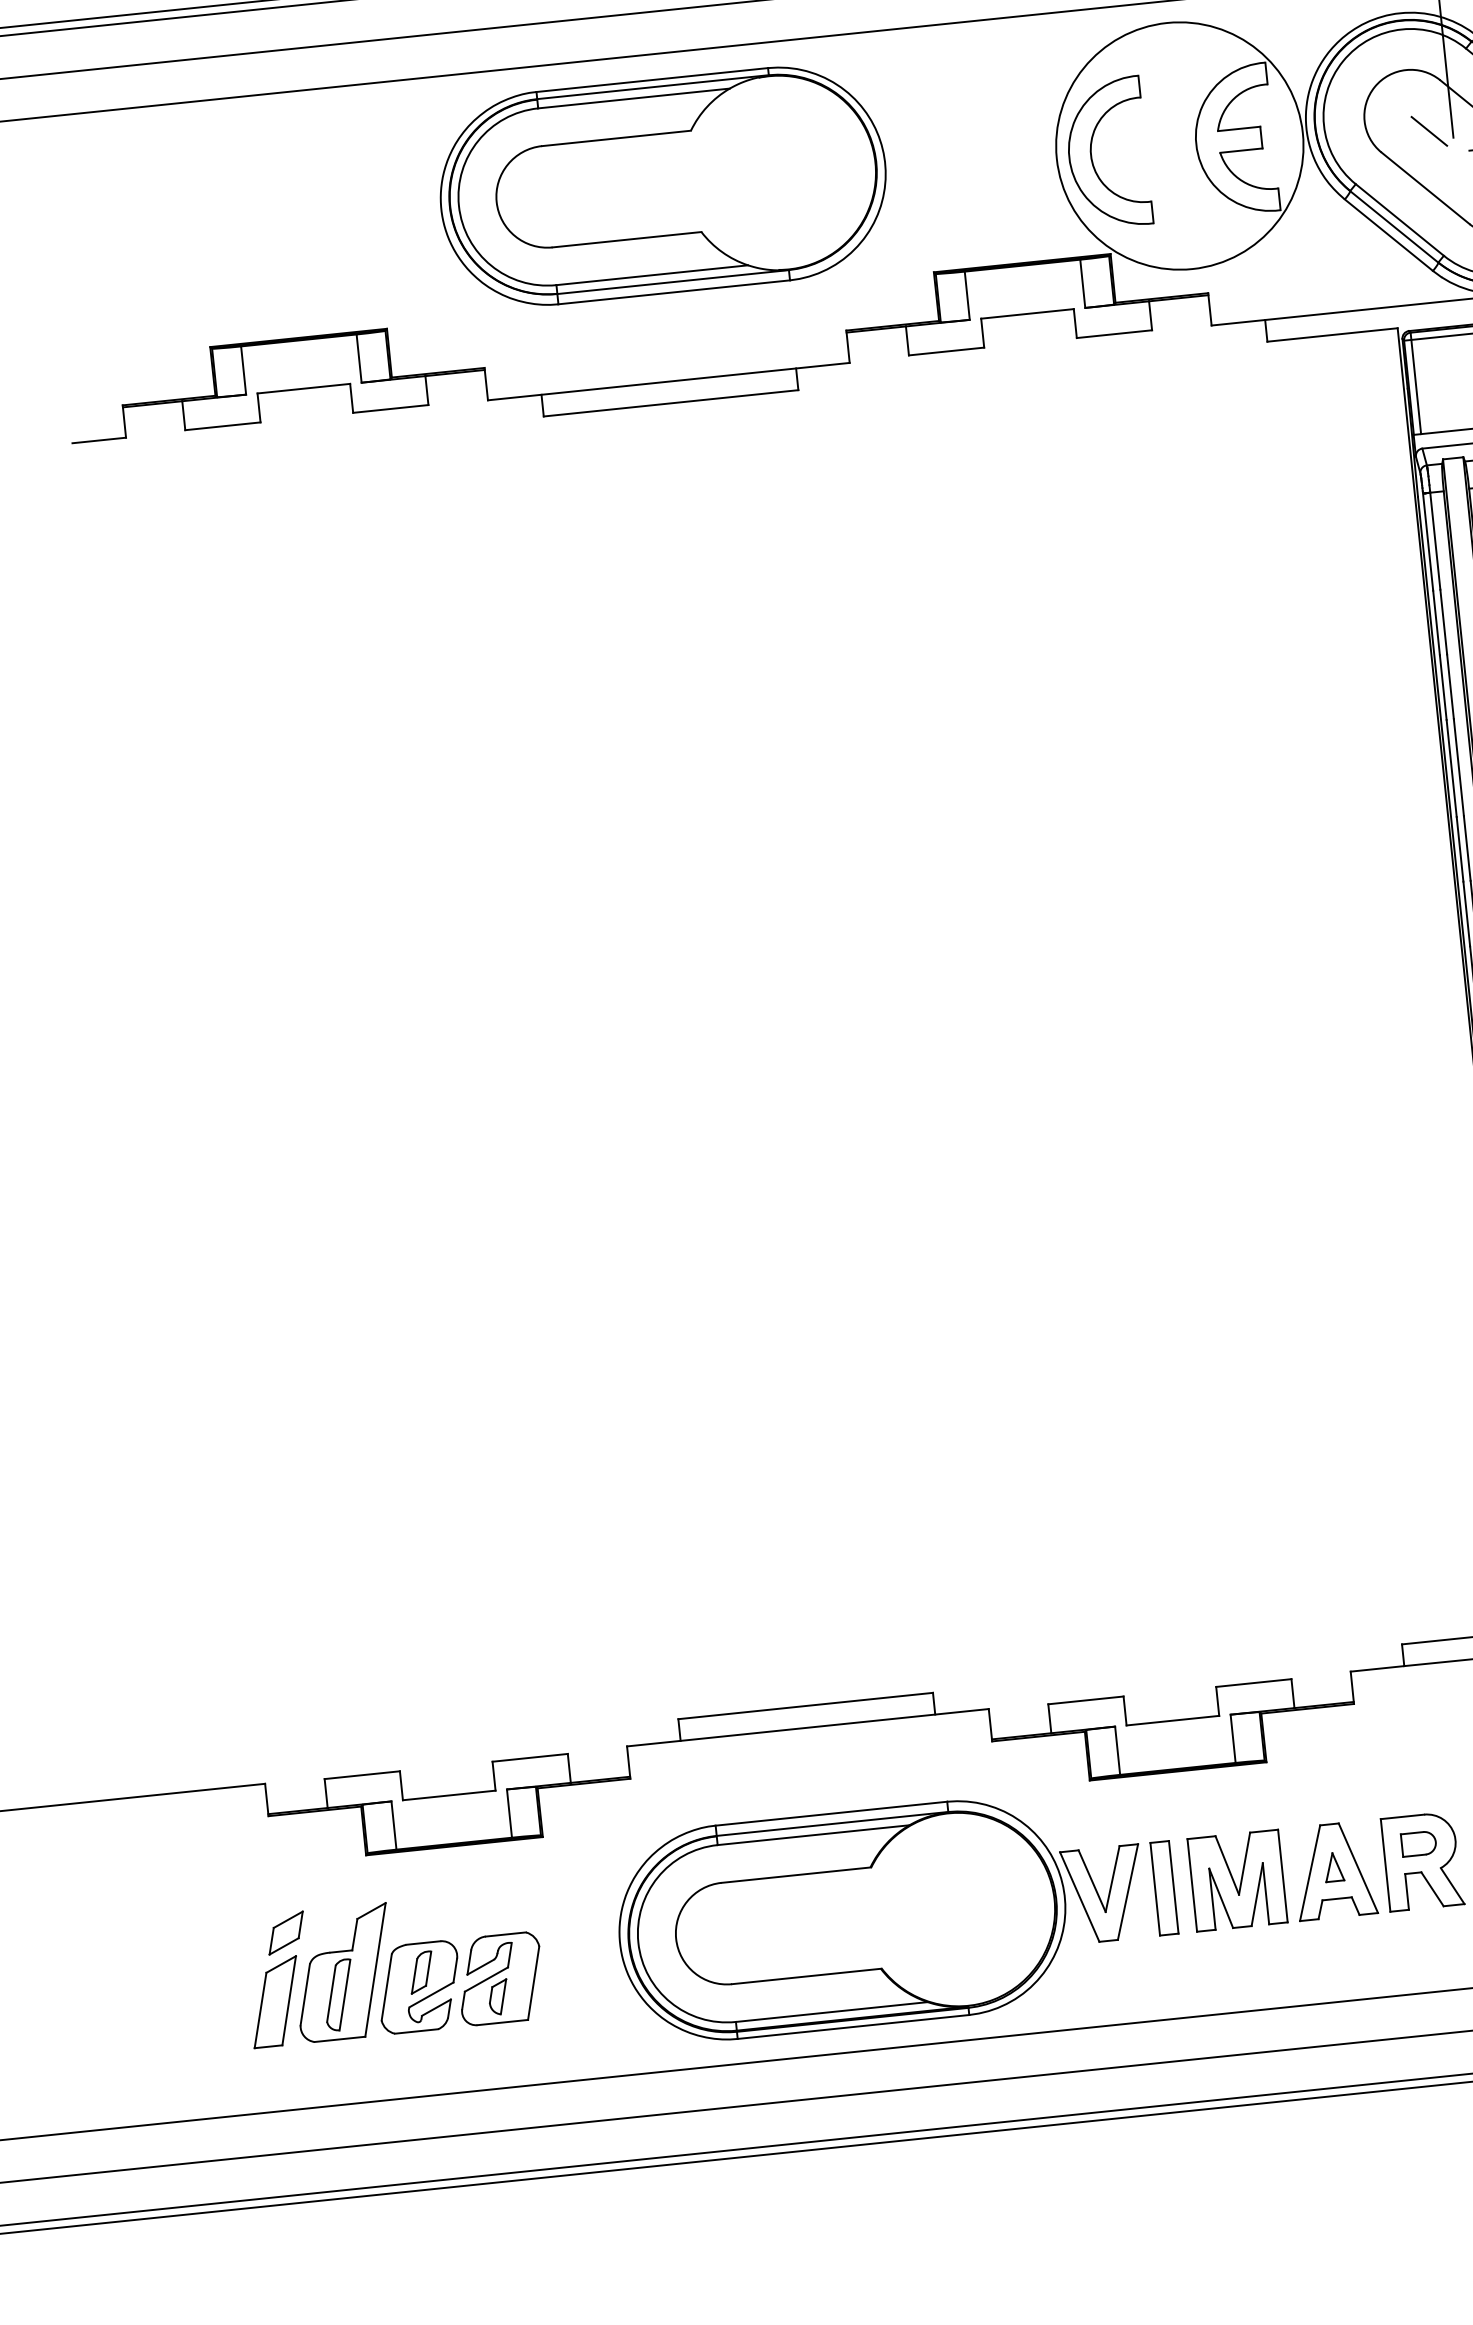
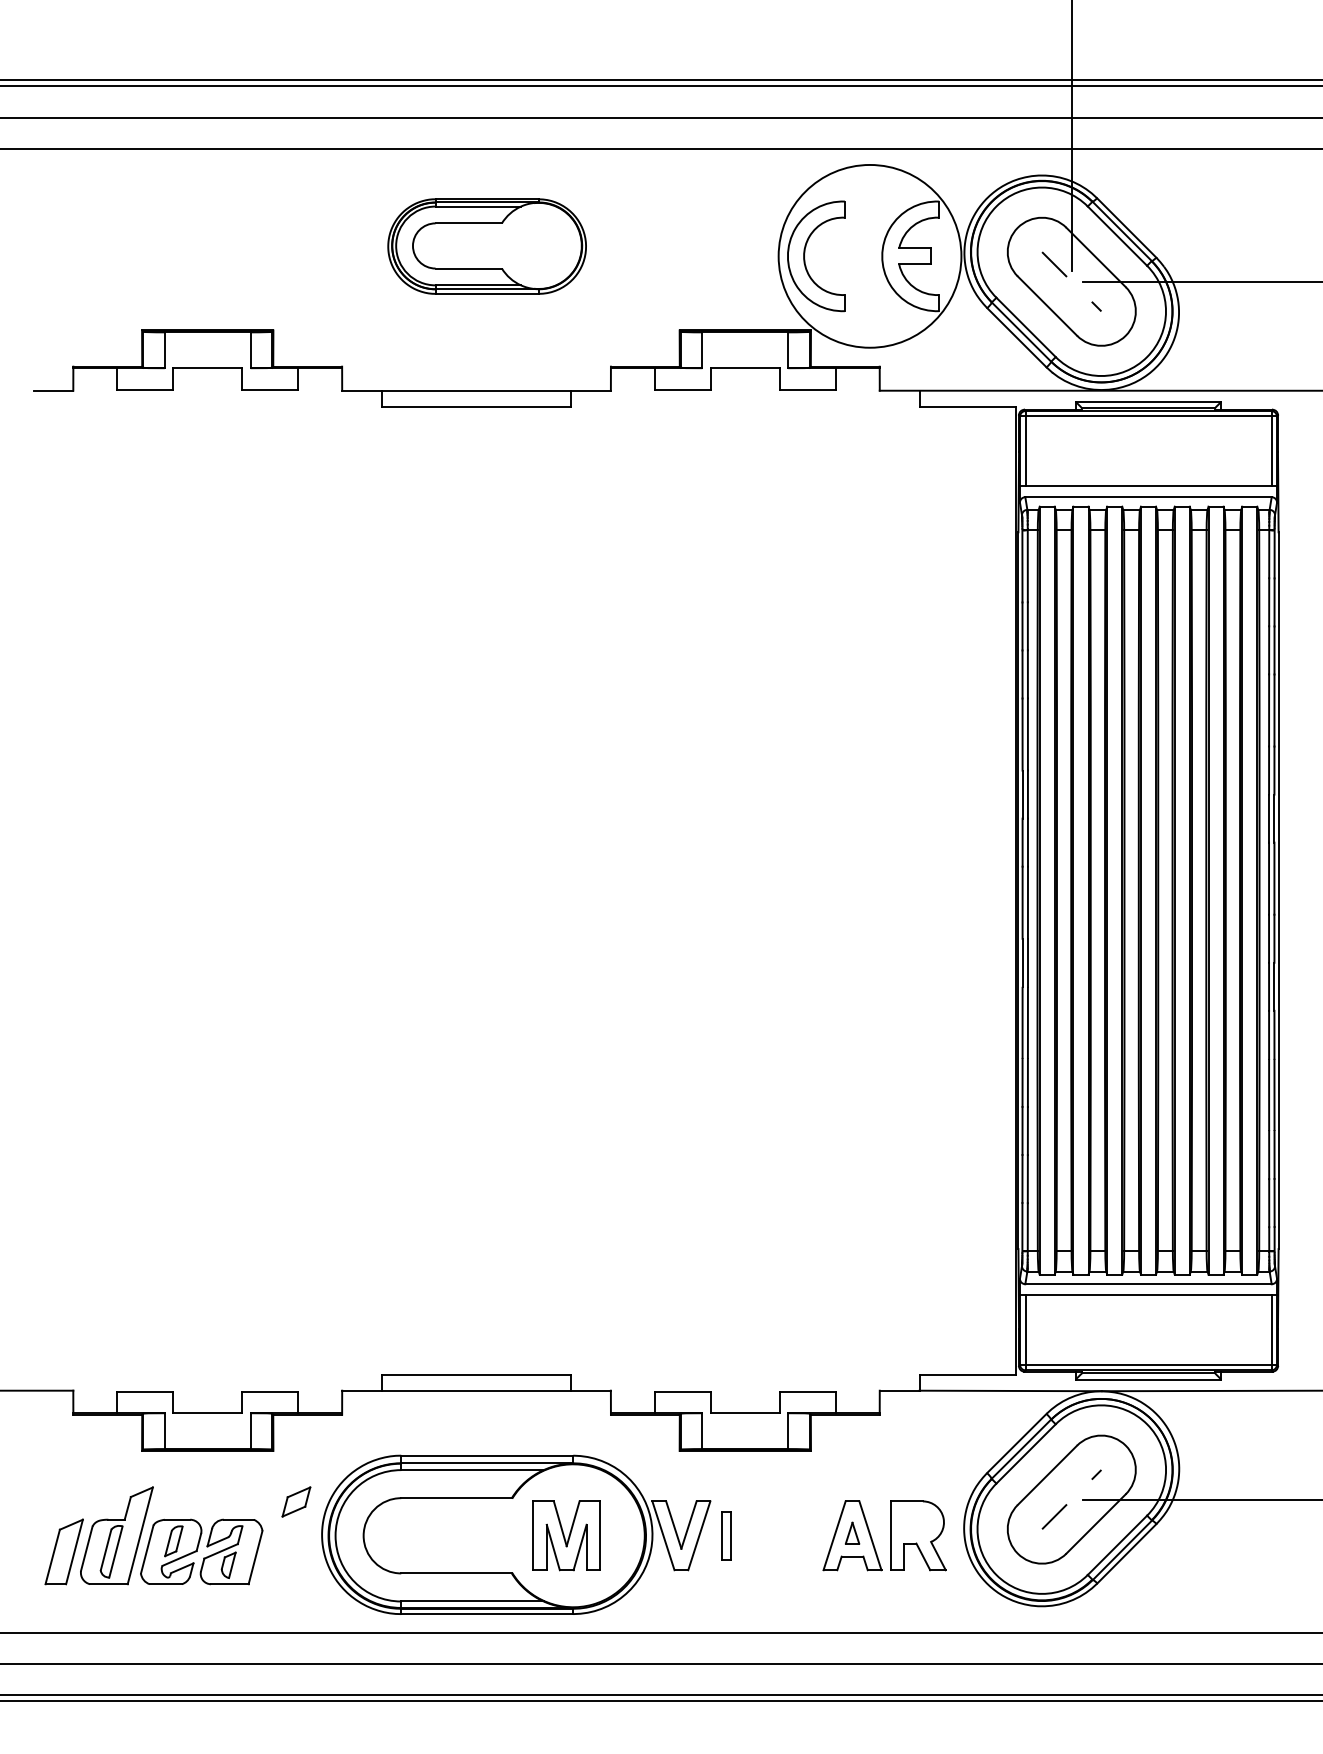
part: (662, 186) -> (486, 246), size x0.6
part: (1418, 1843) -> (916, 1522), removed
part: (1237, 1880) -> (566, 1535), moved
part: (1164, 1887) -> (726, 1535), size x0.7
part: (286, 1932) -> (296, 1501), moved

